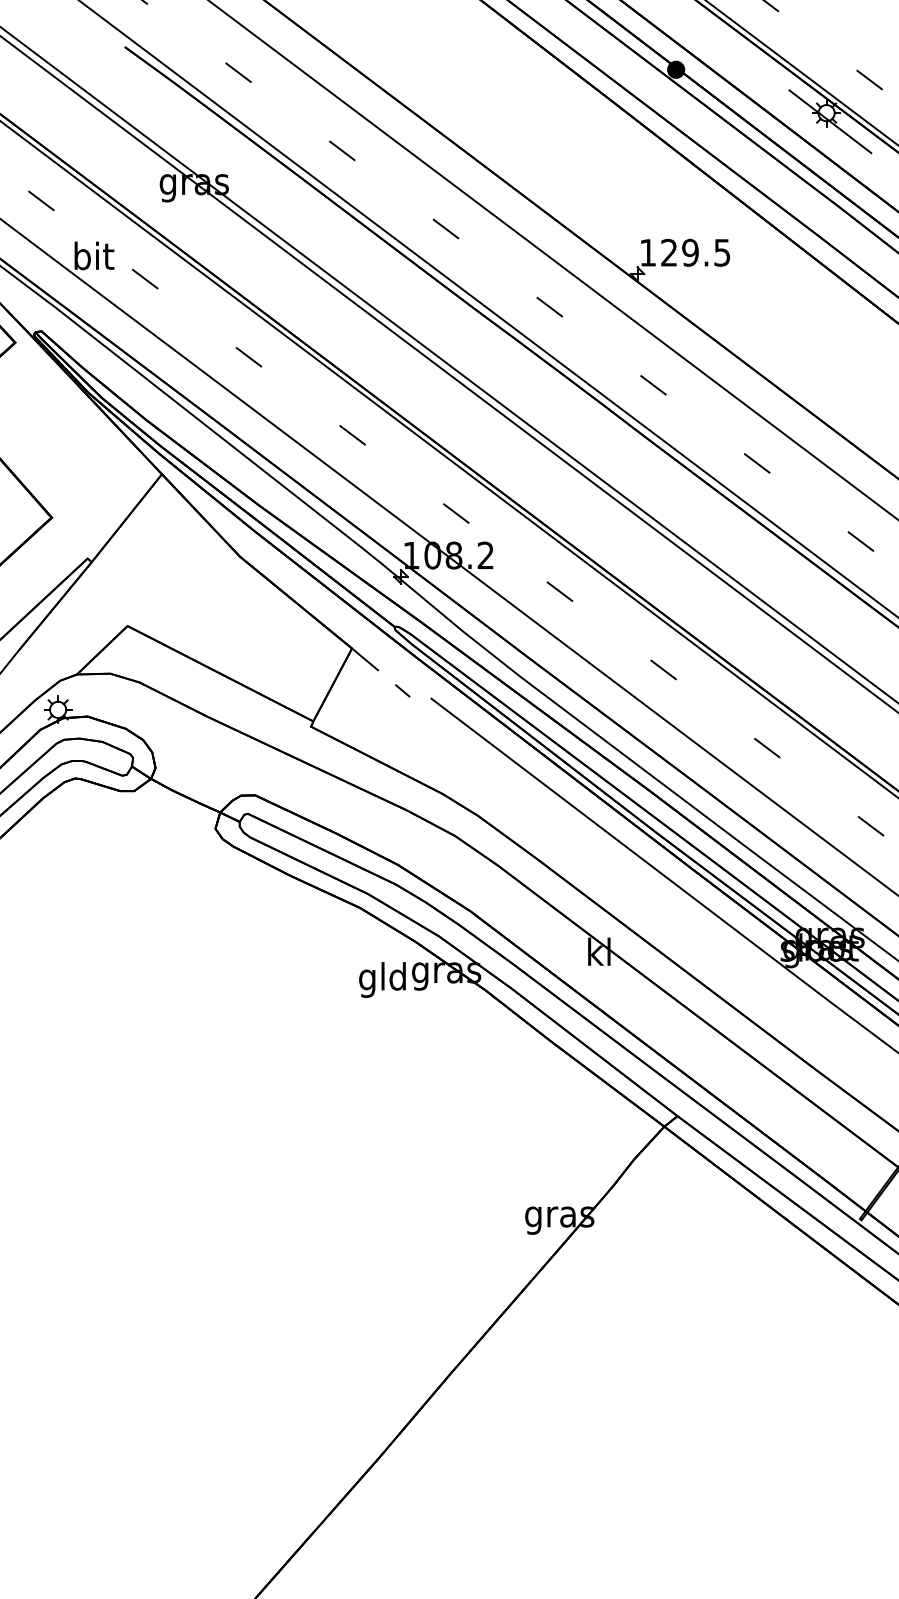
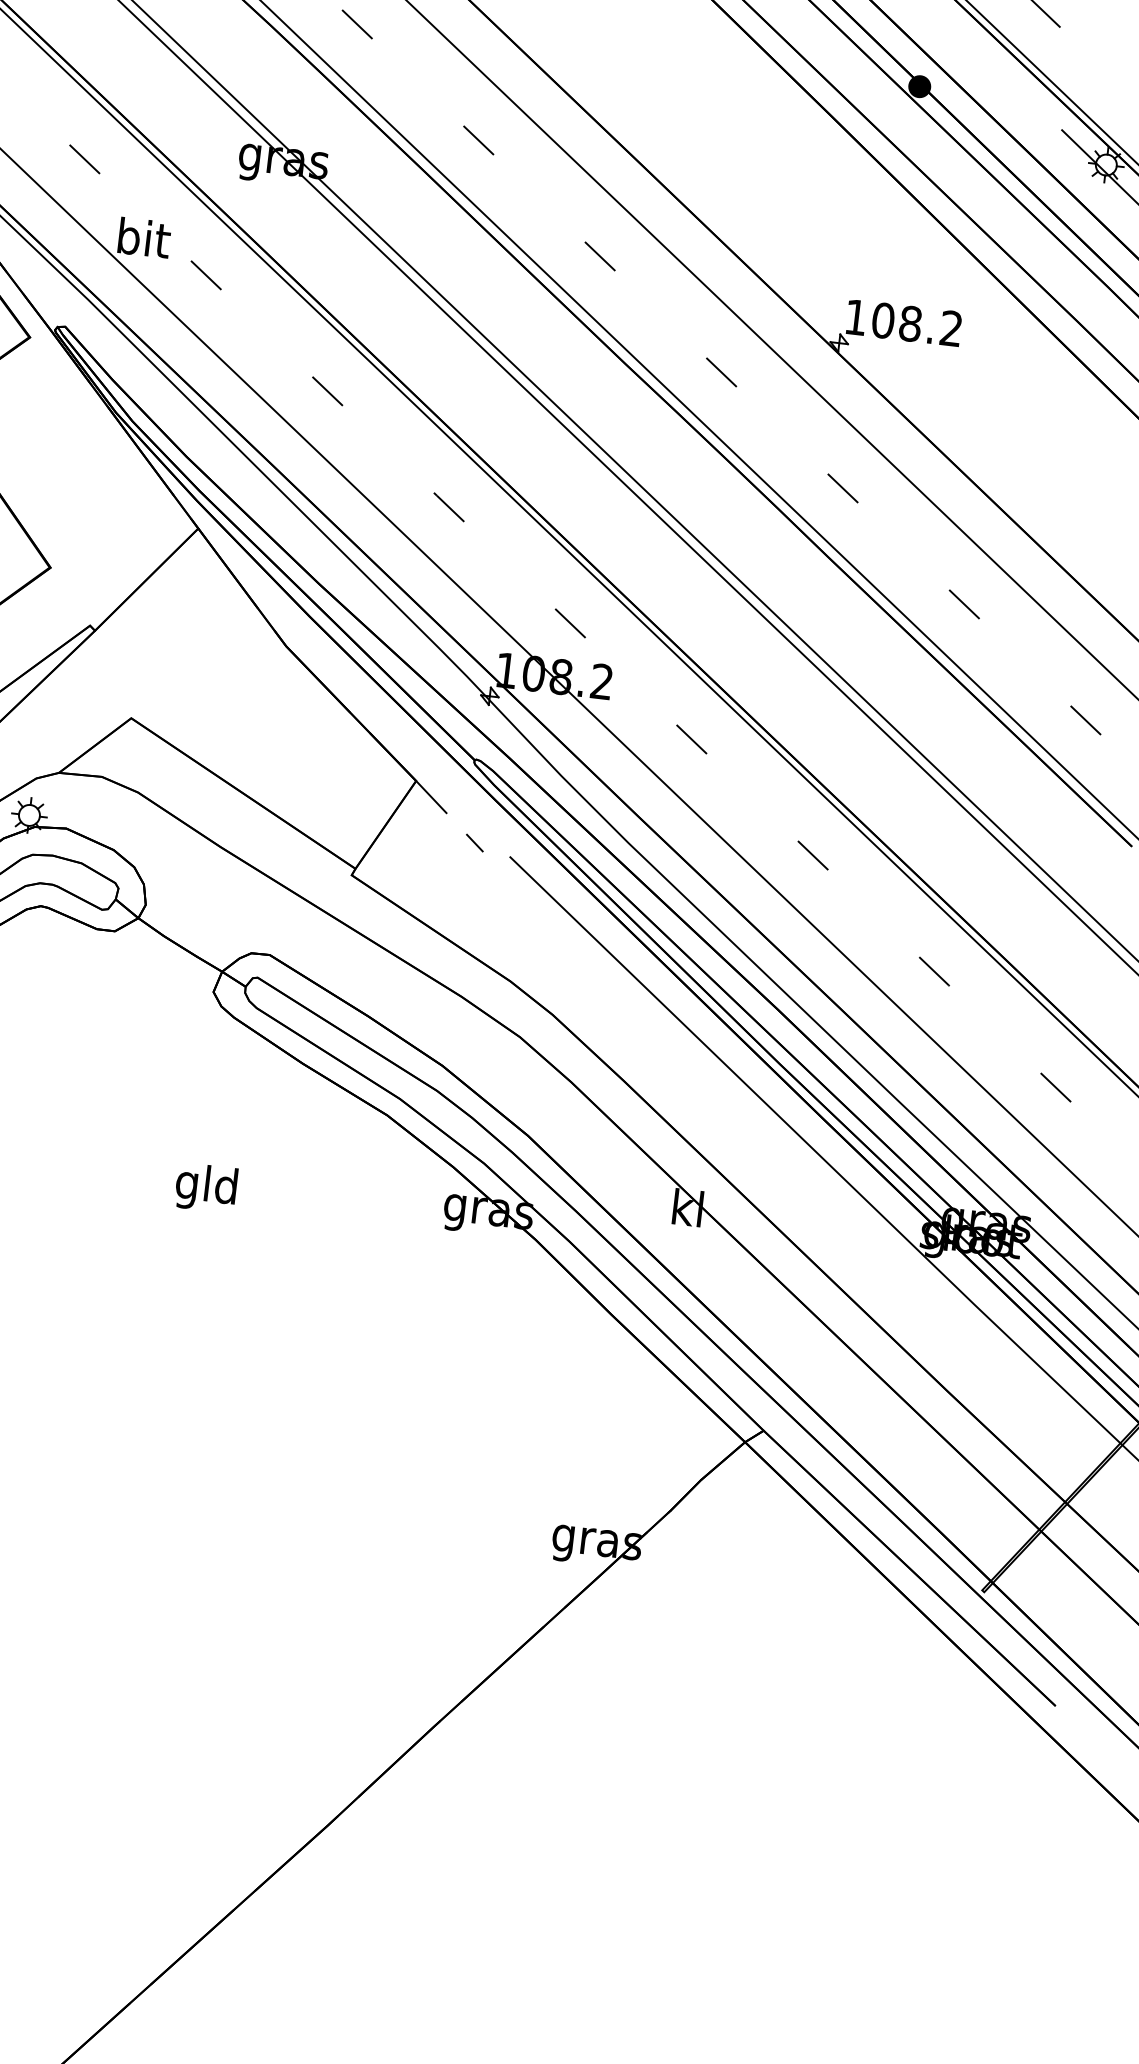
text: (695, 252) -> (916, 324), 129.5 -> 108.2
text: (382, 979) -> (206, 1187), moved

